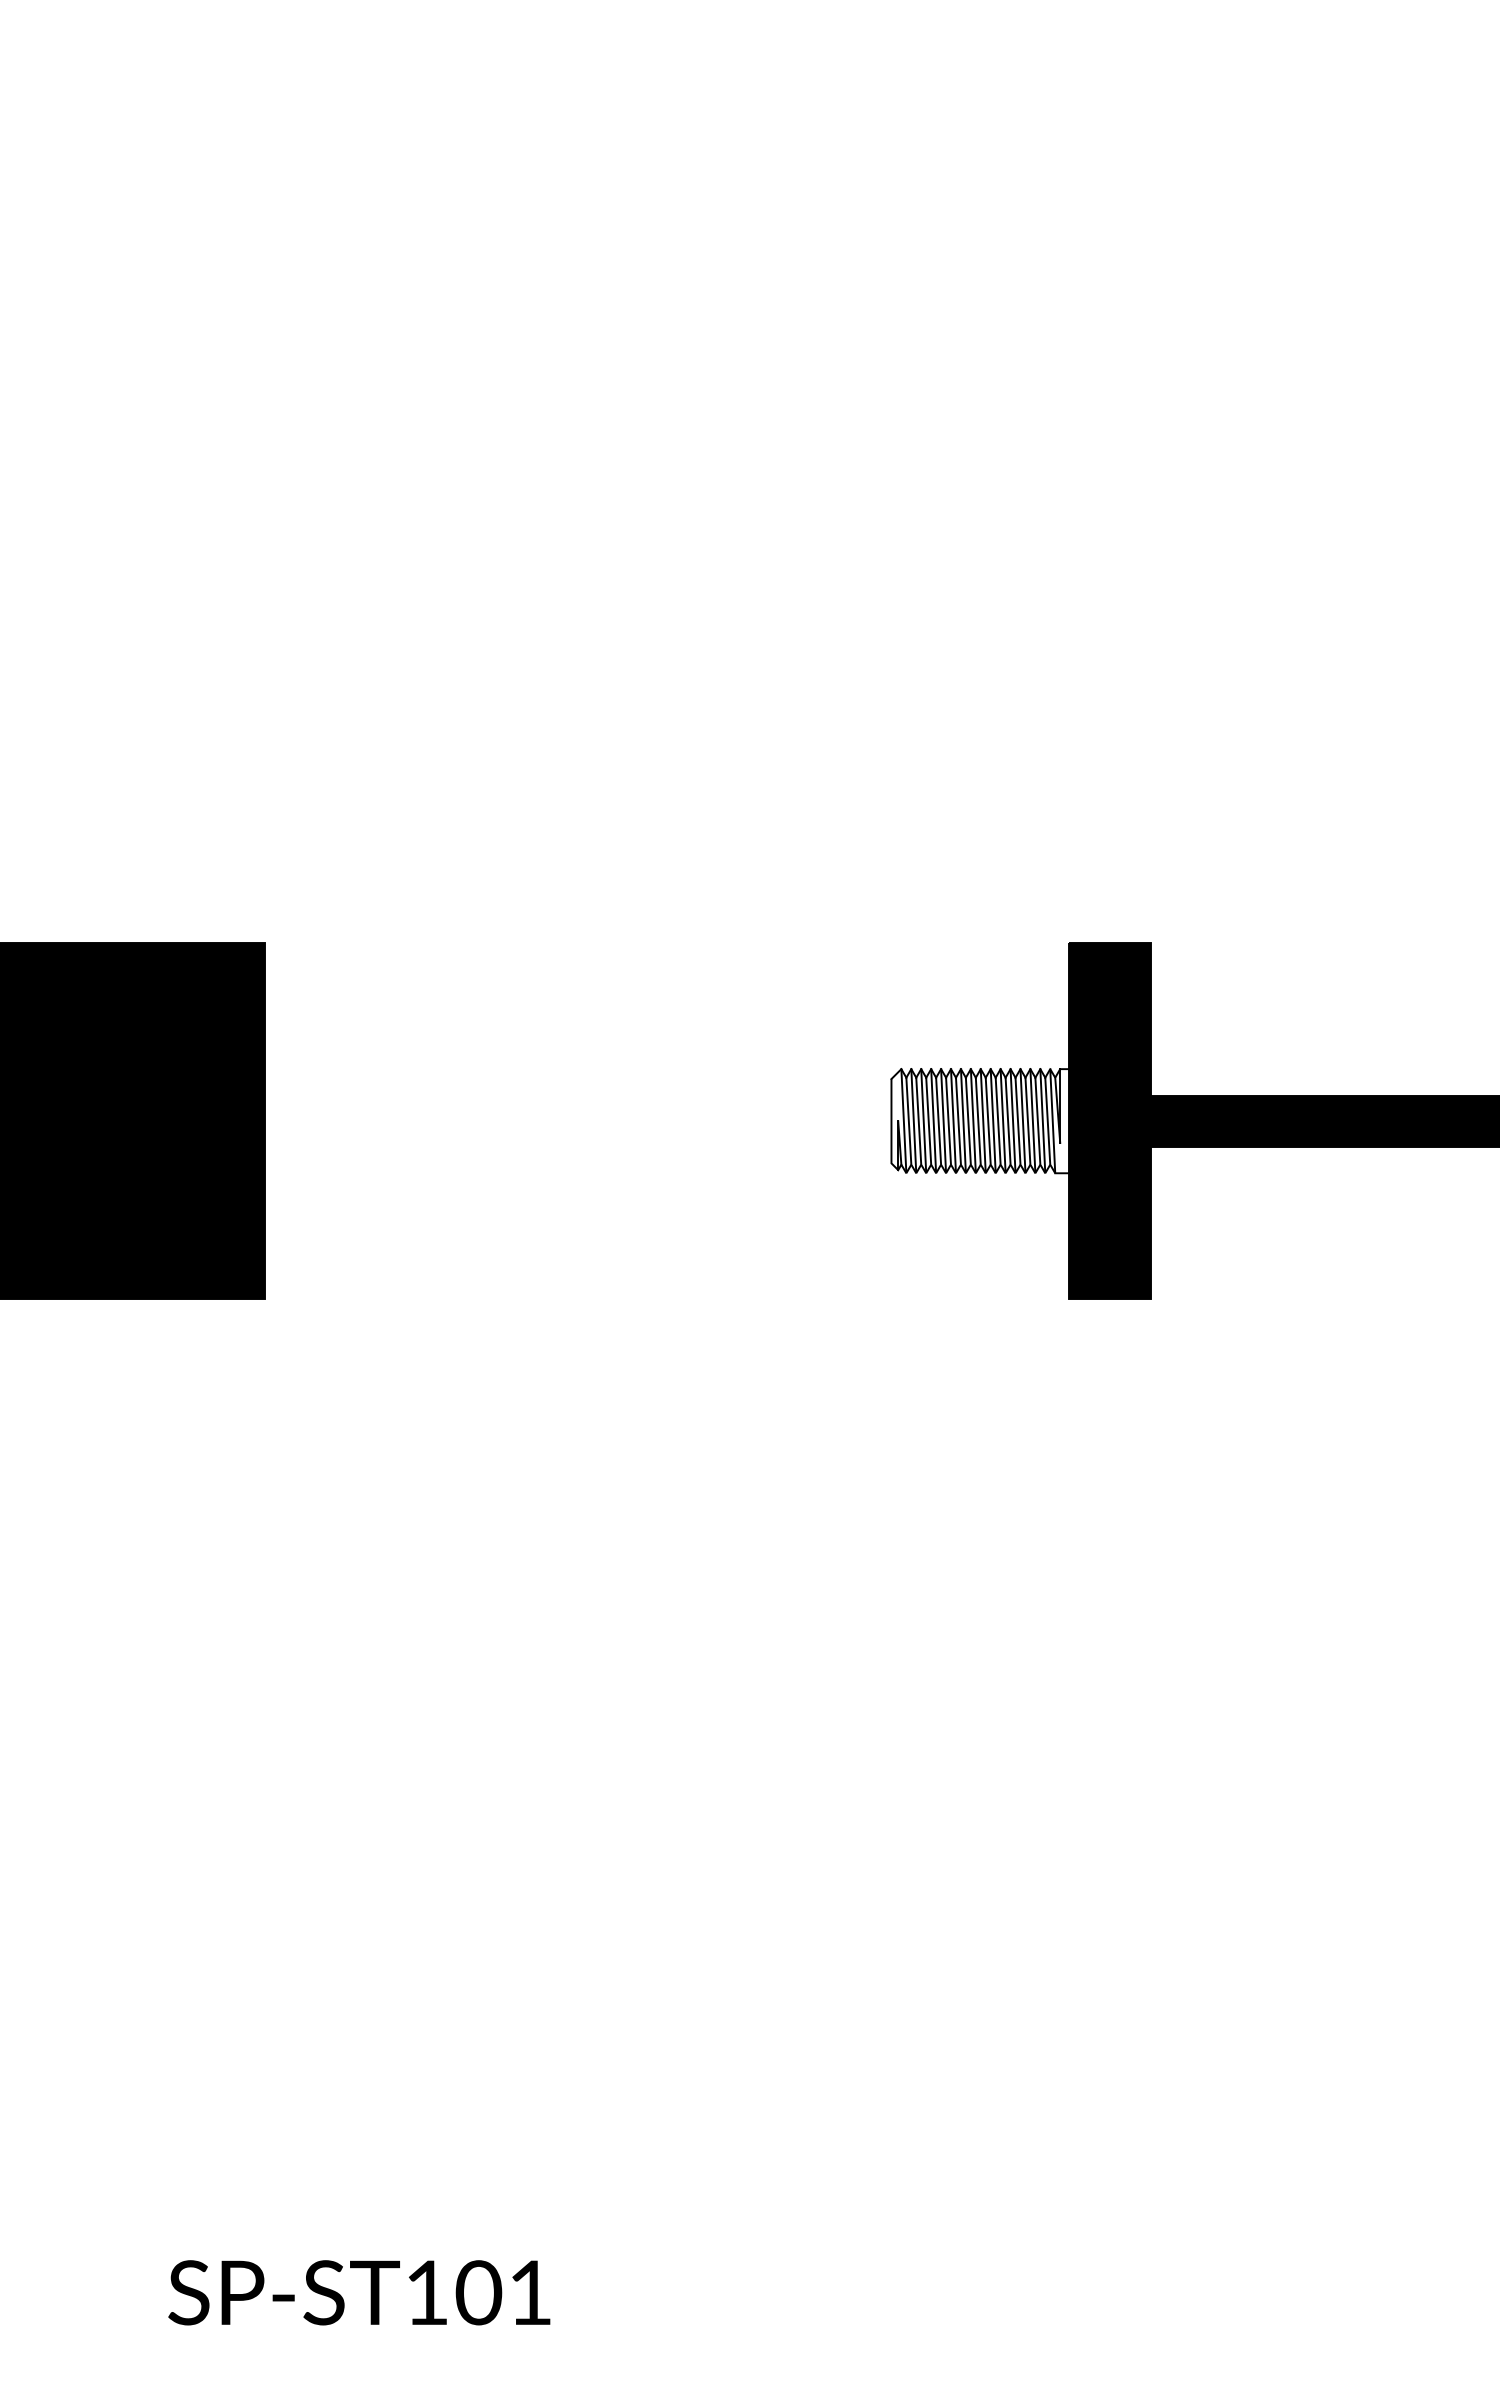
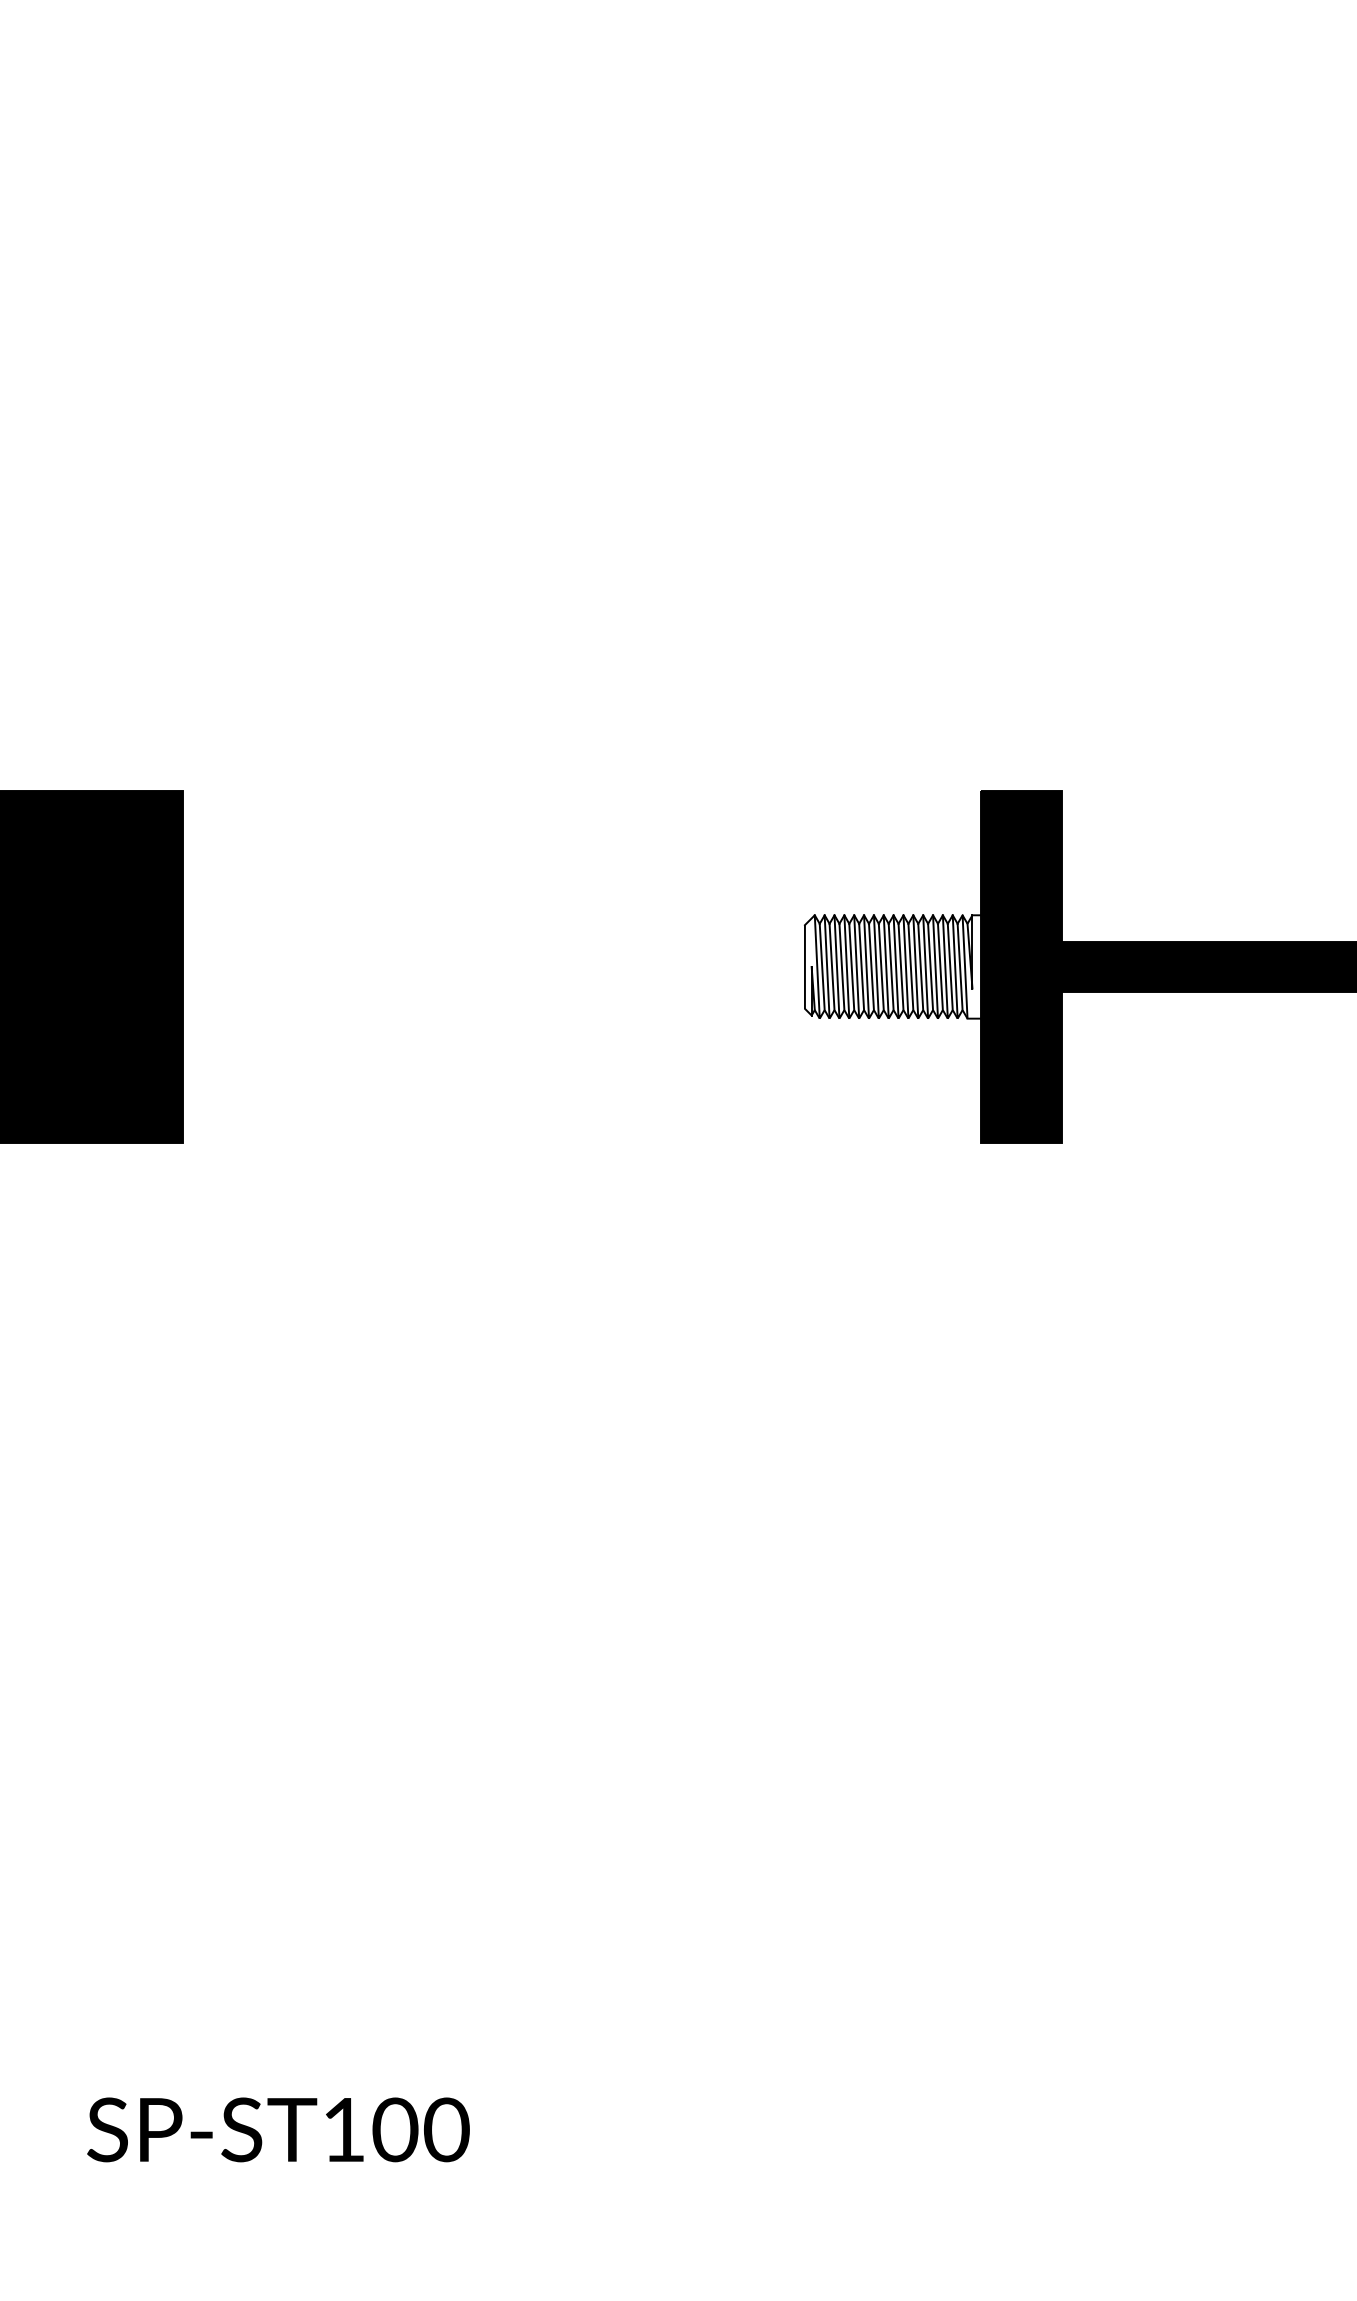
text: (530, 2292) -> (446, 2129), SP-ST101 -> SP-ST100

